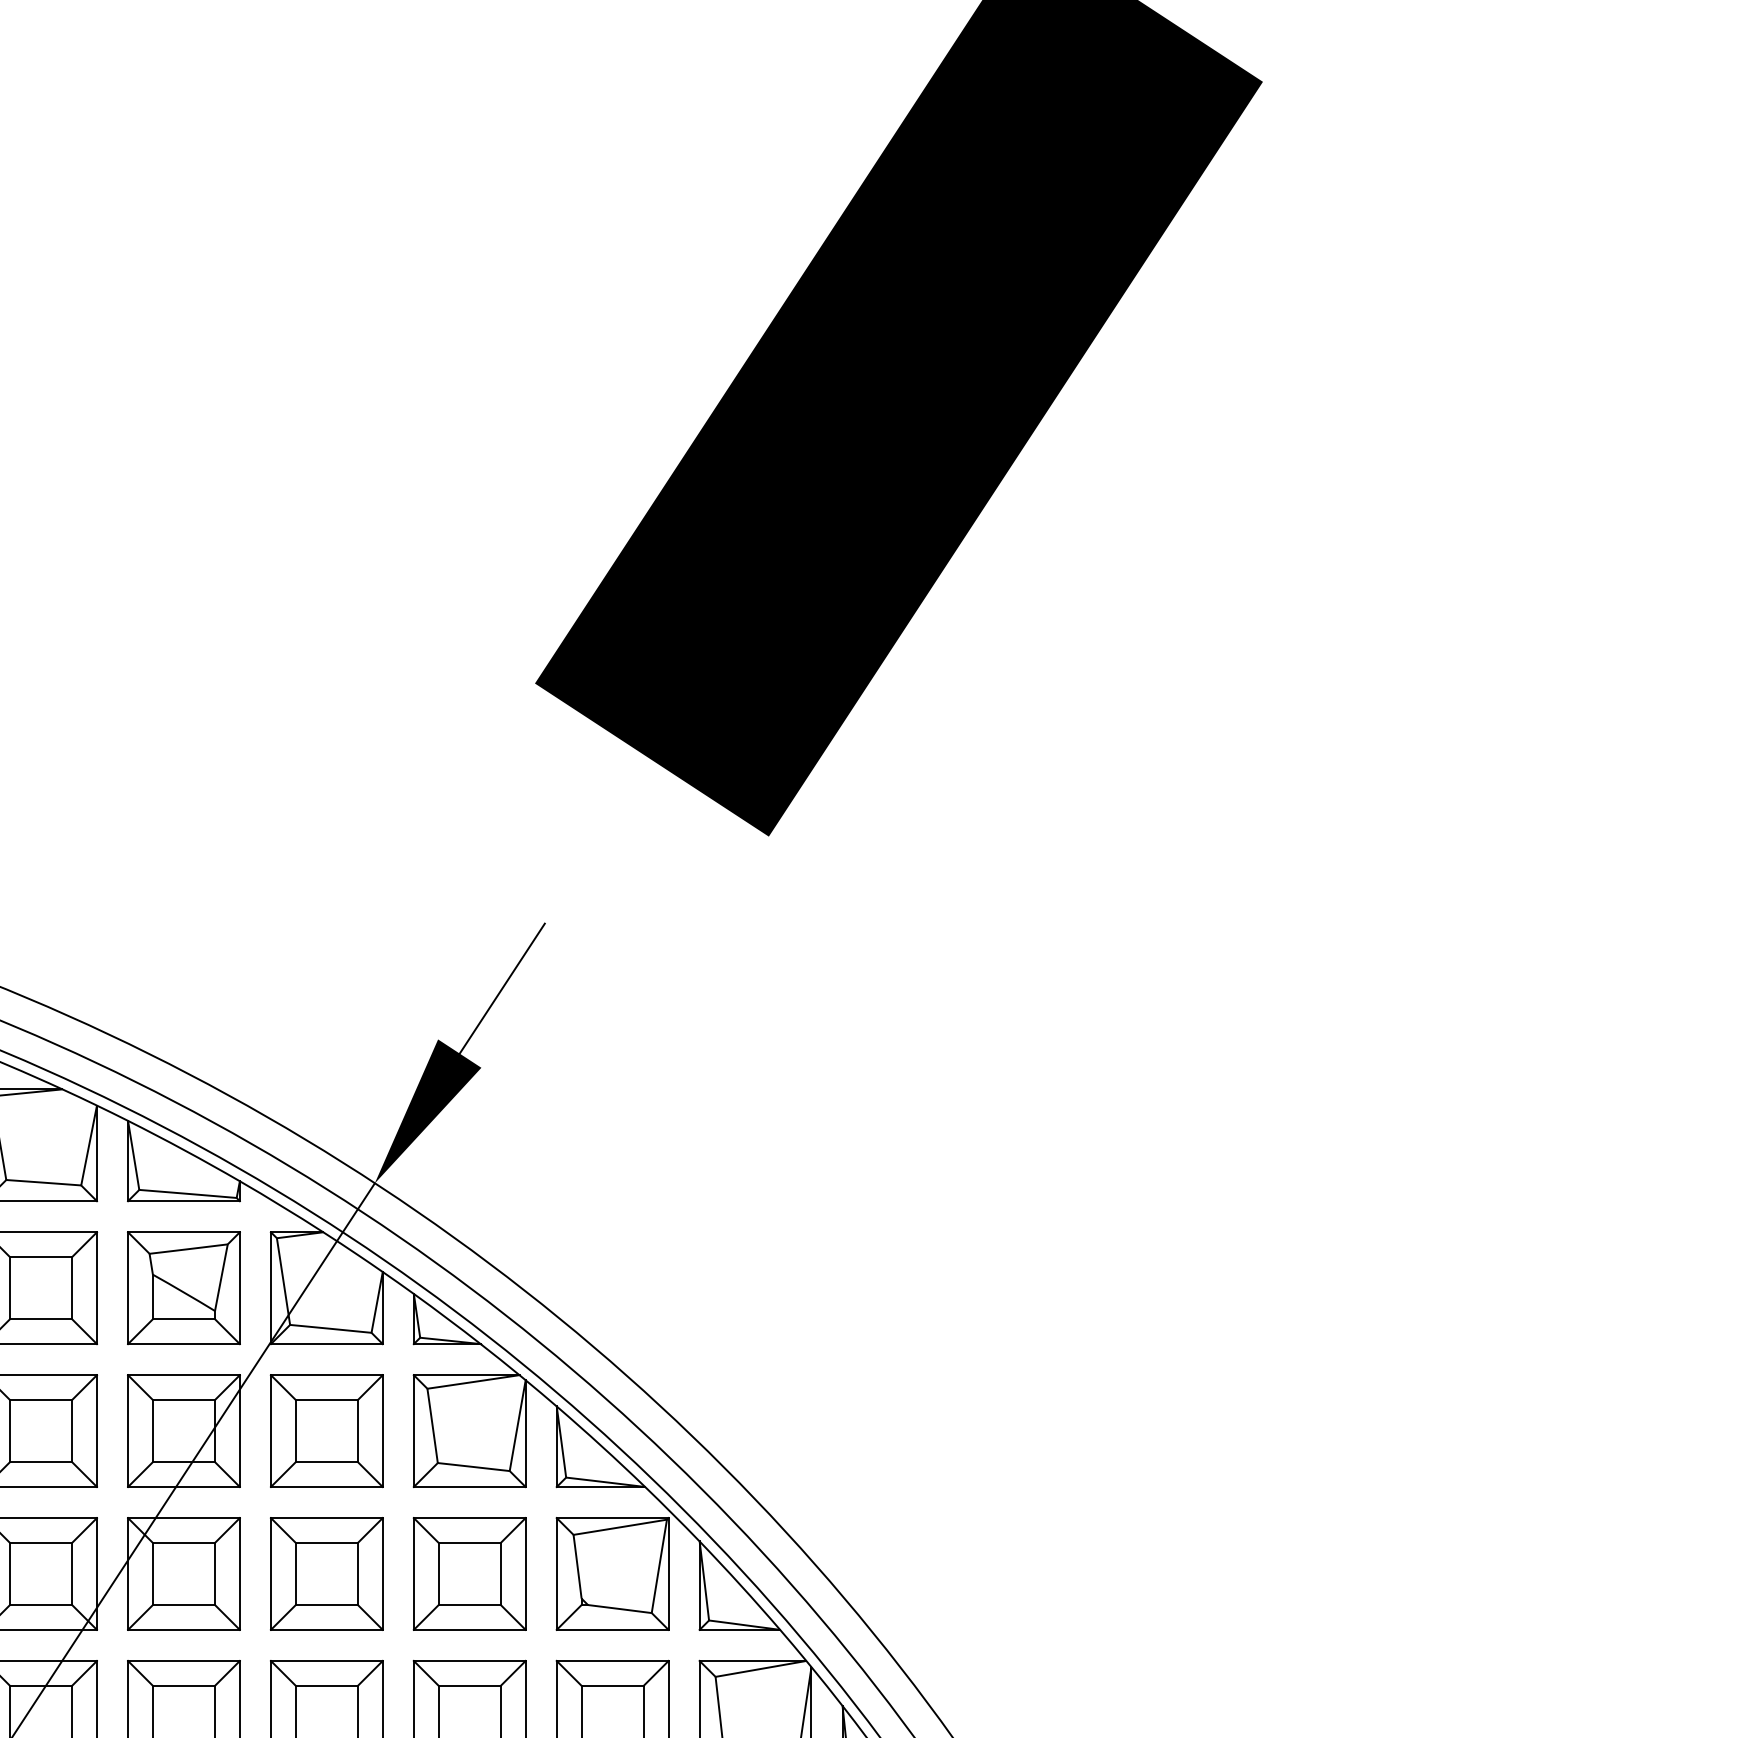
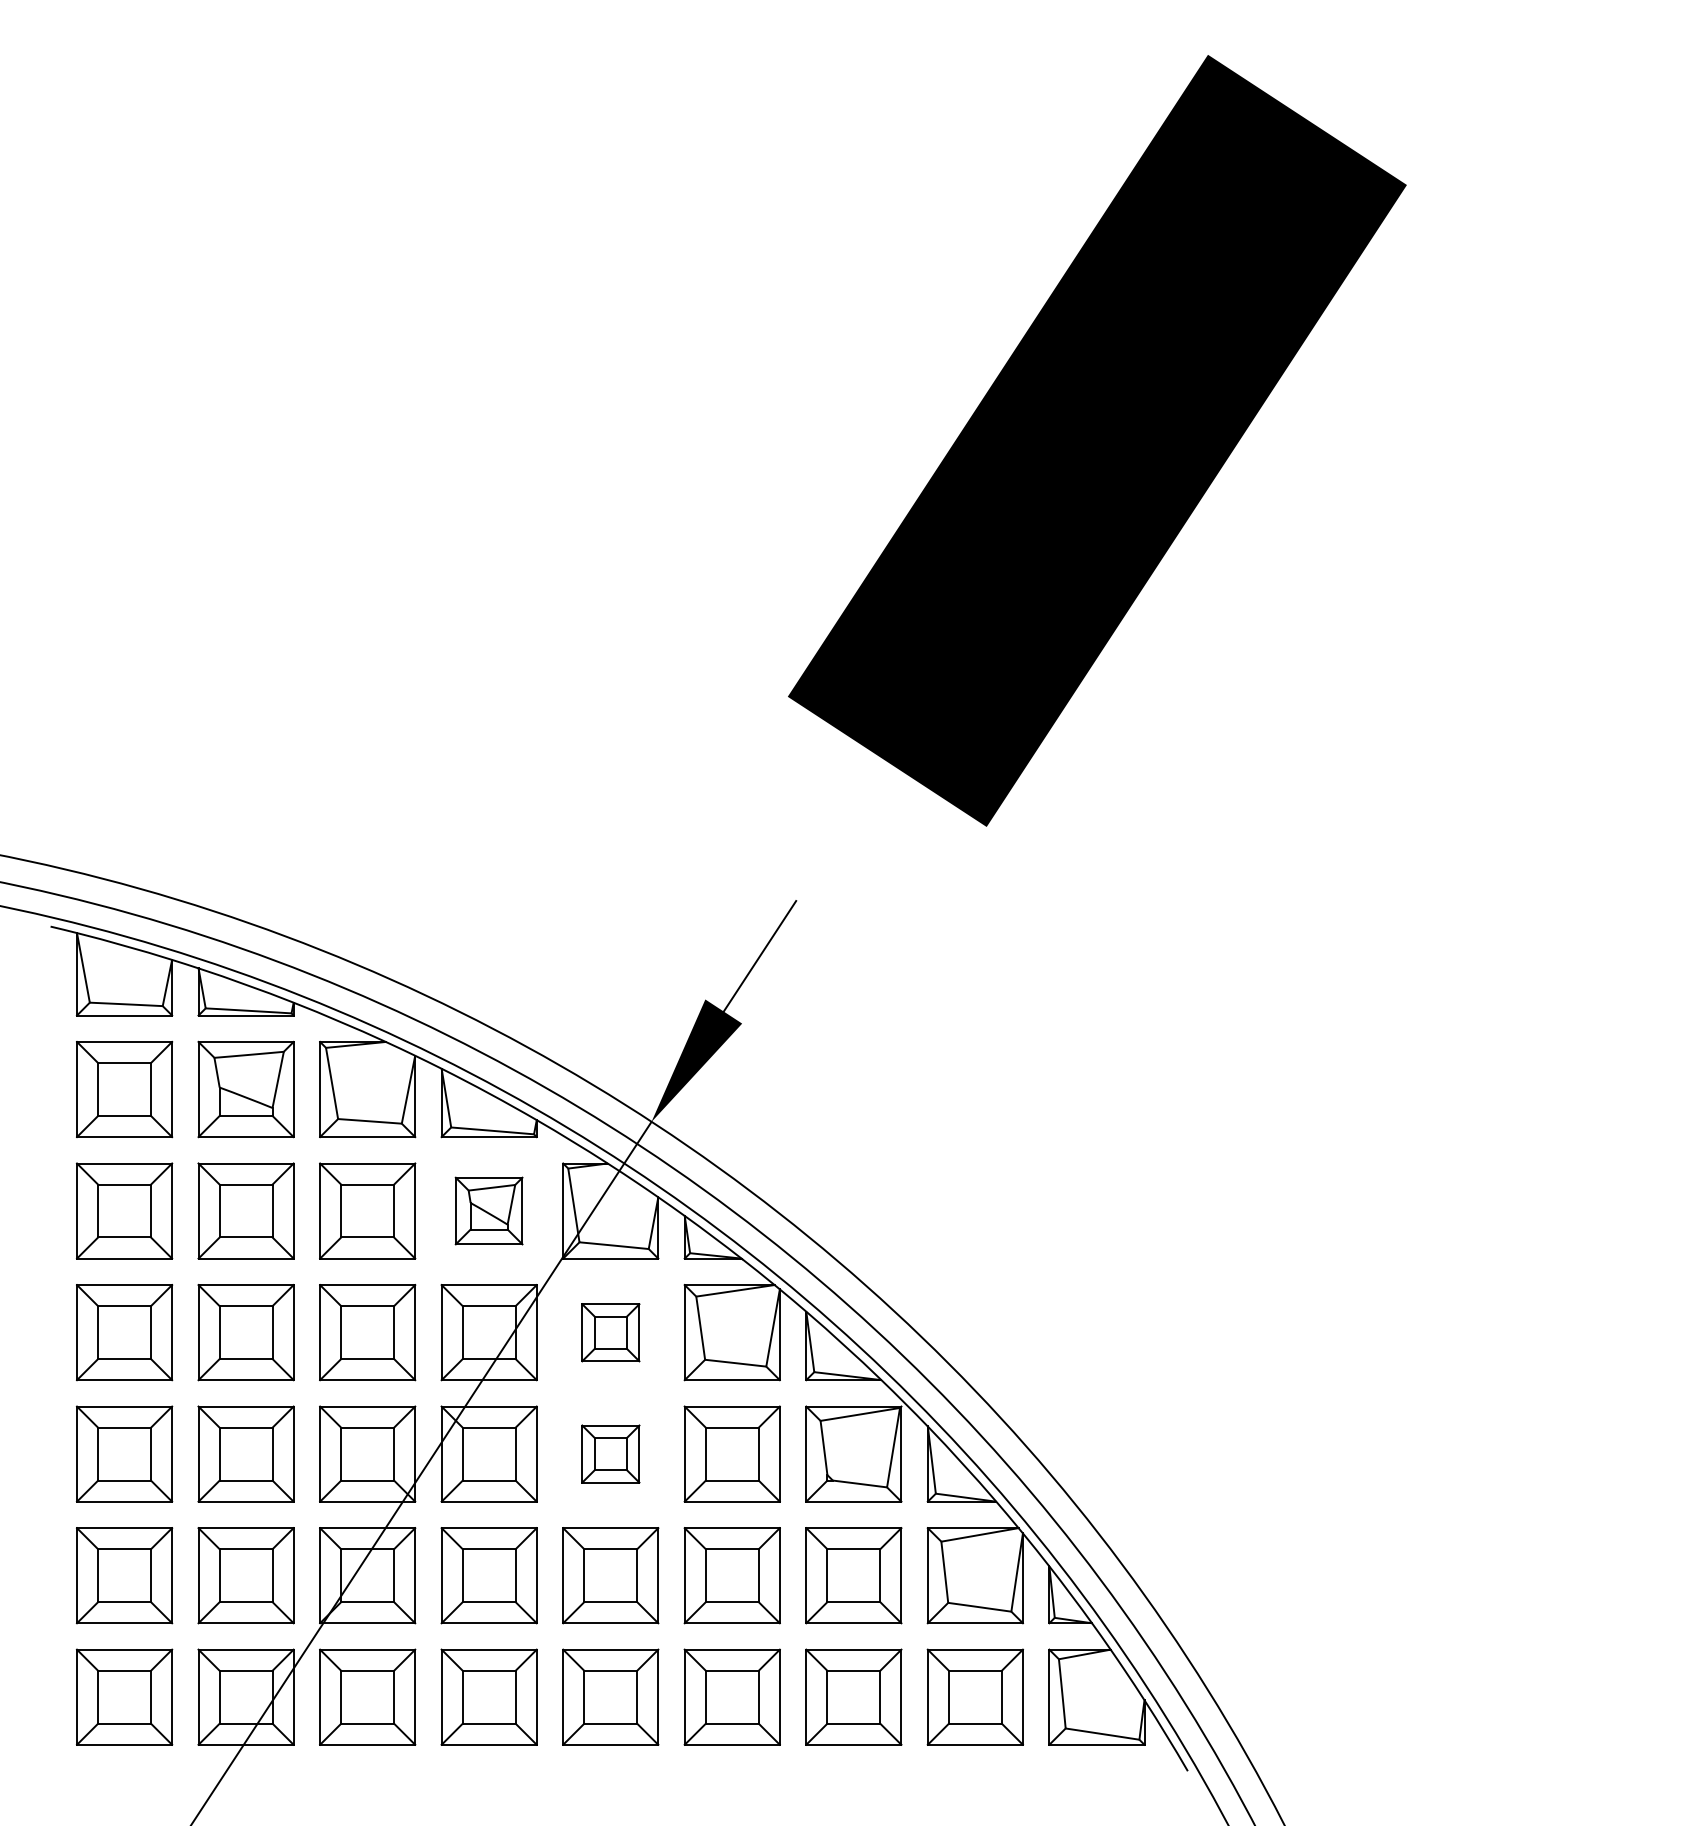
part: (183, 1287) -> (488, 1210), size x0.7
part: (326, 1430) -> (610, 1332), size x0.6
part: (326, 1573) -> (610, 1453), size x0.6

